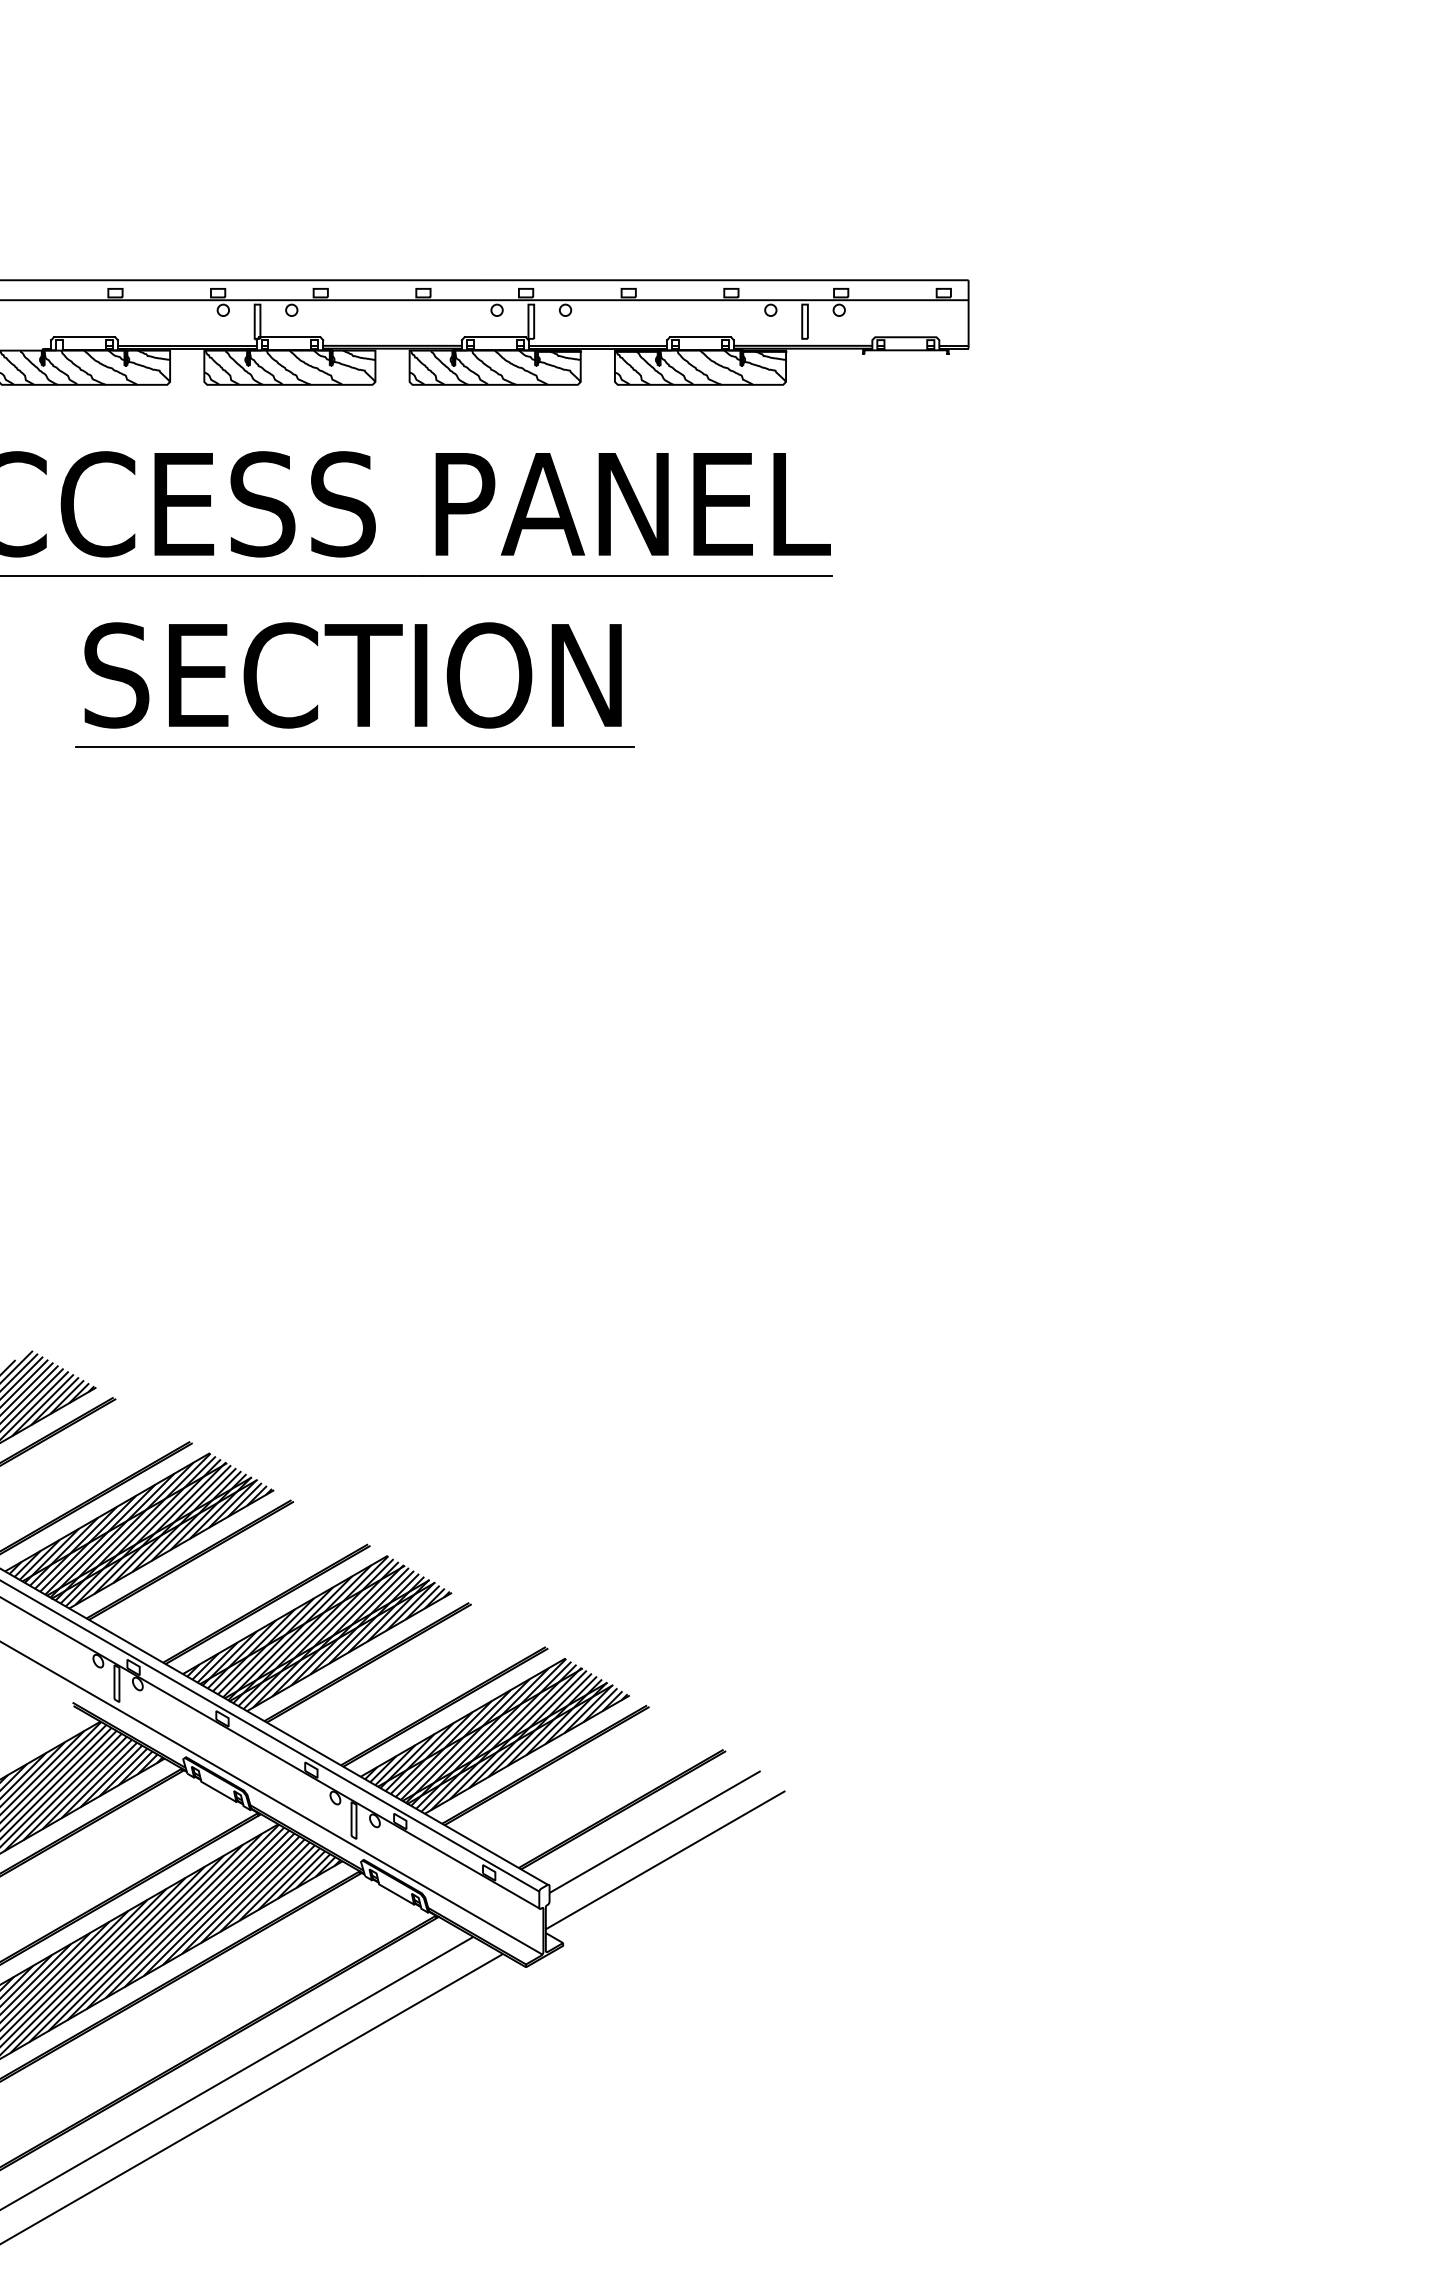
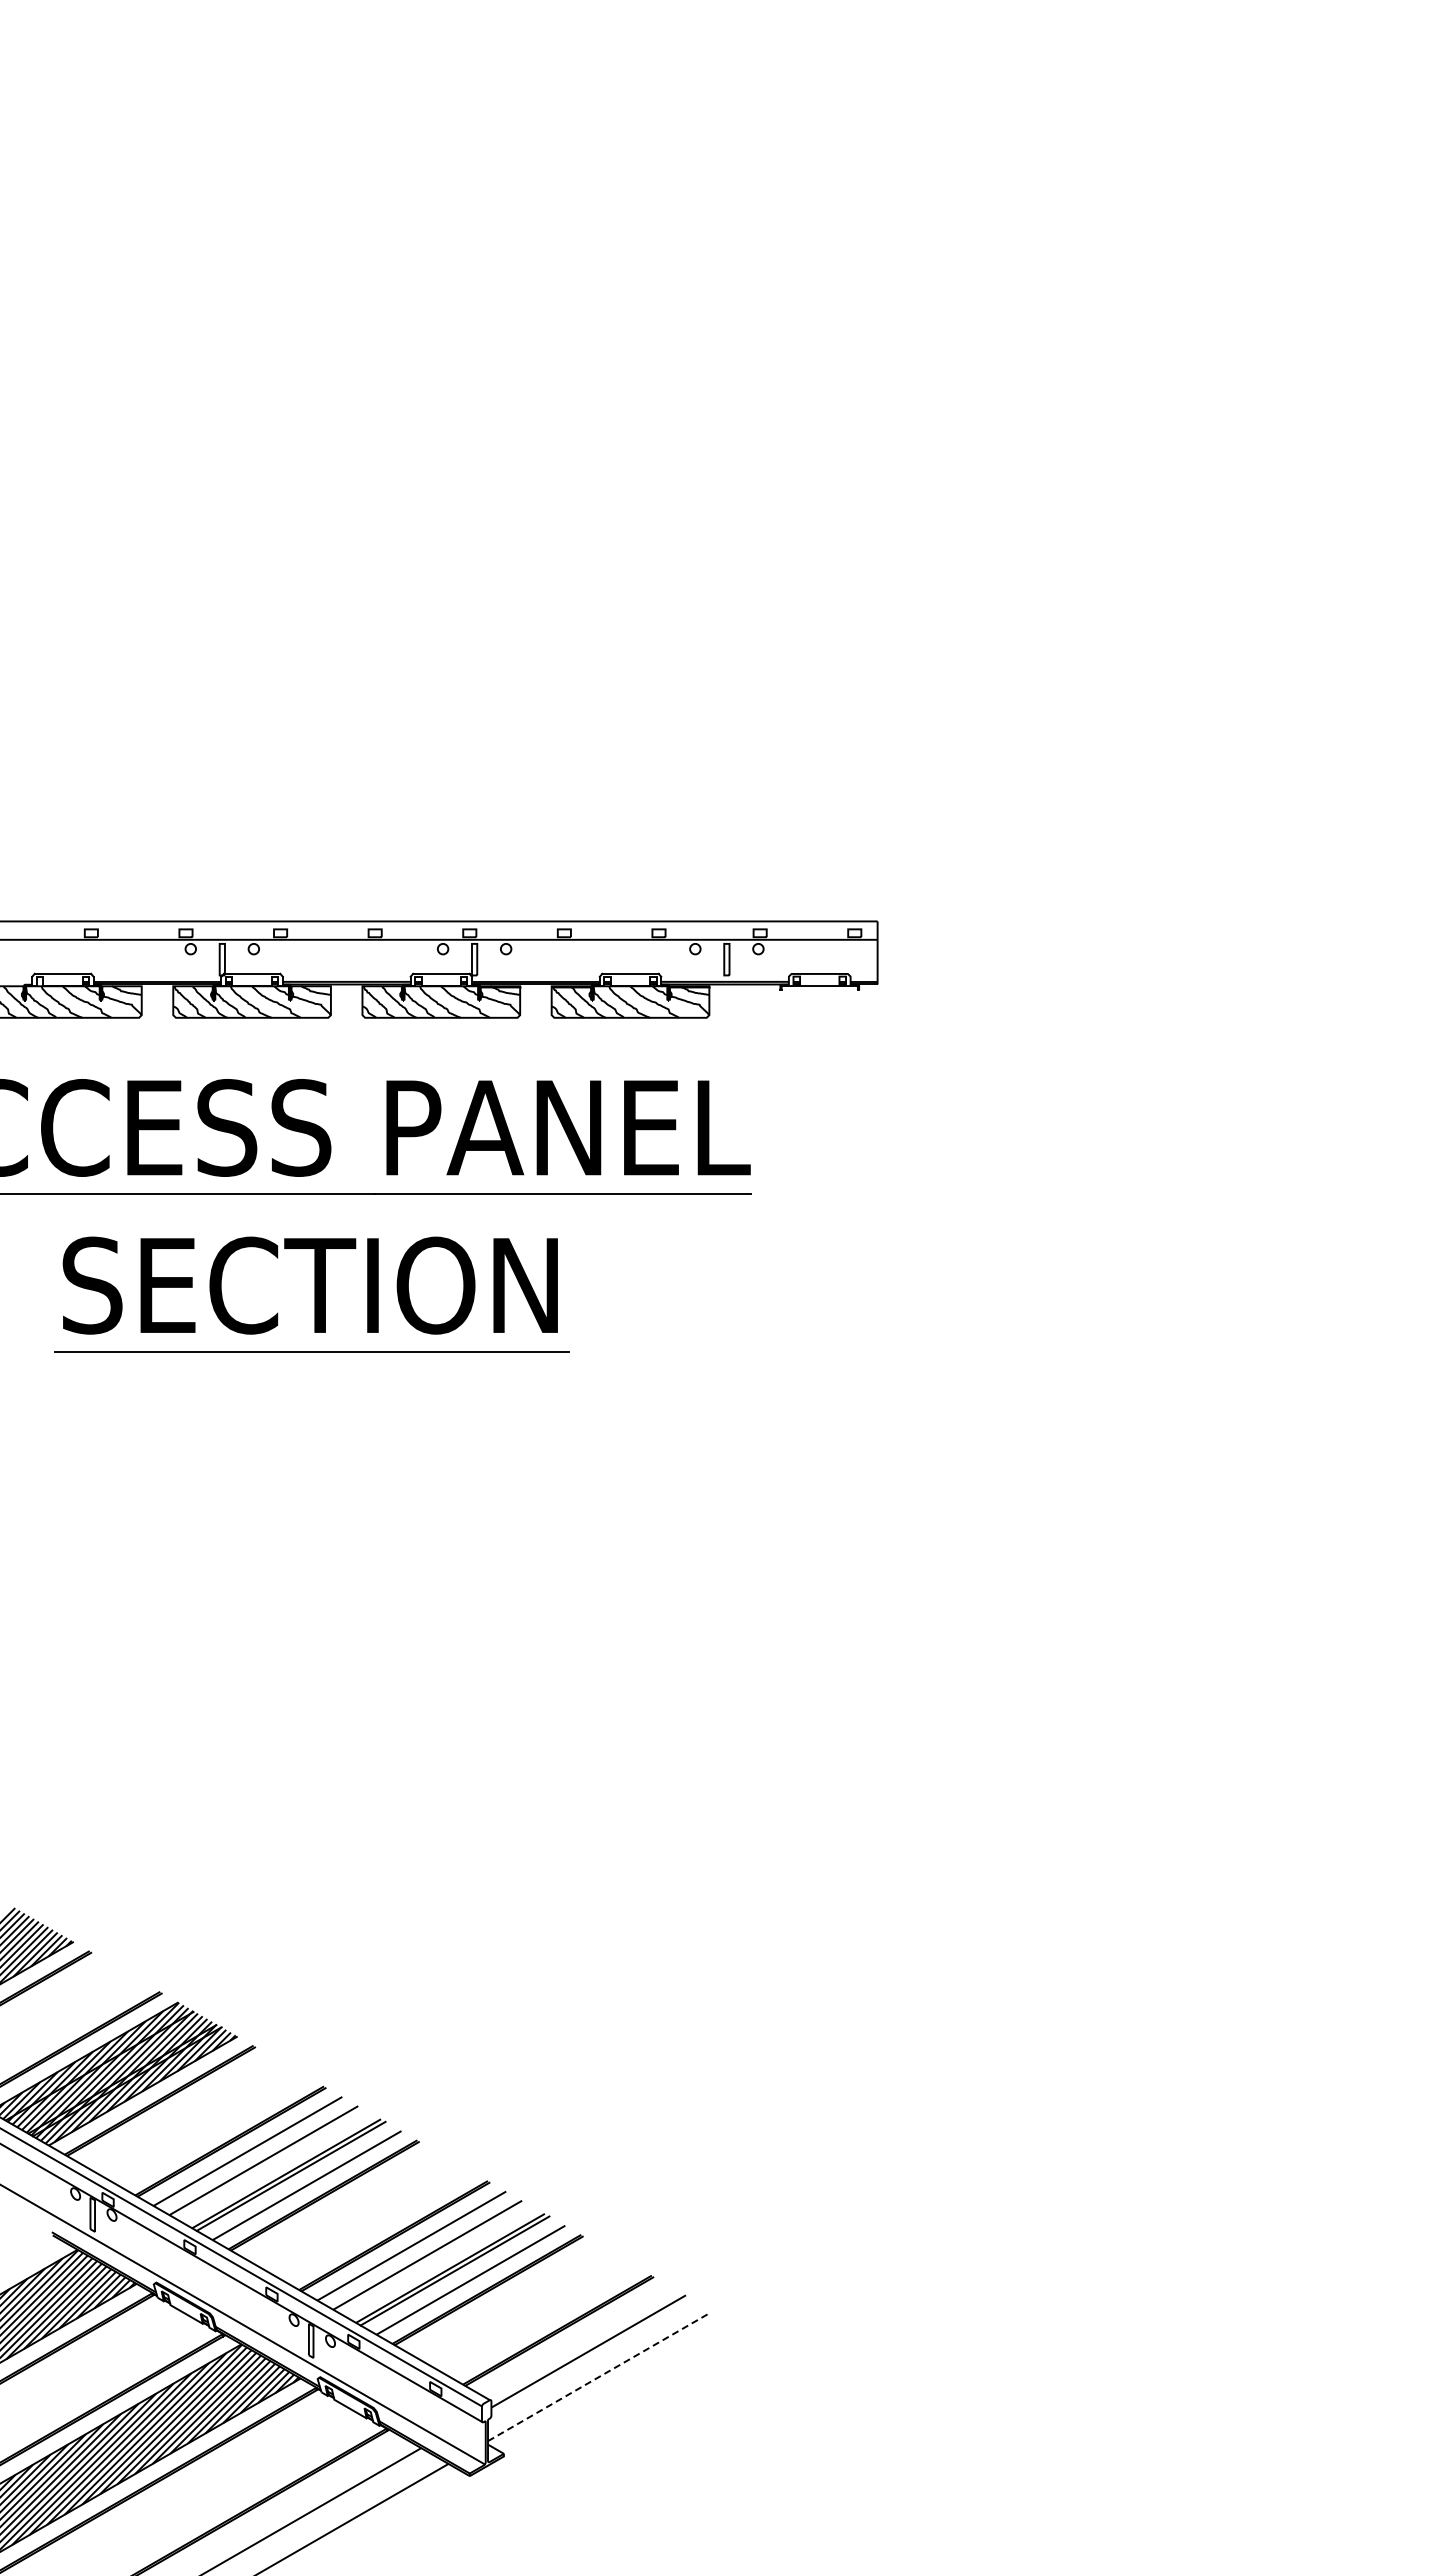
hatch: (318, 1632) -> (278, 2167), removed
hatch: (496, 1734) -> (442, 2261), removed
line: (665, 1860) -> (598, 2377), solid -> dashed

